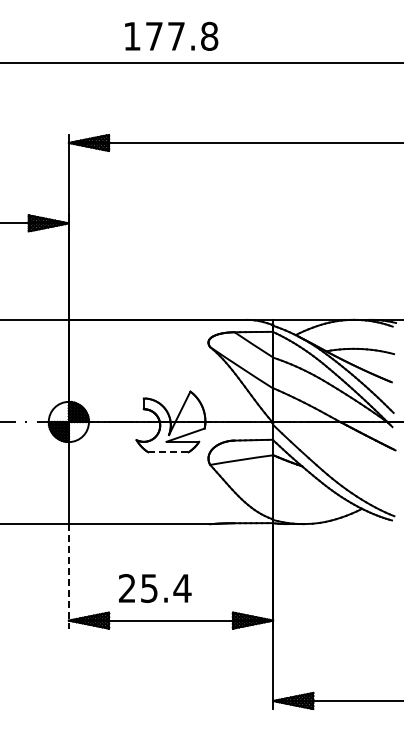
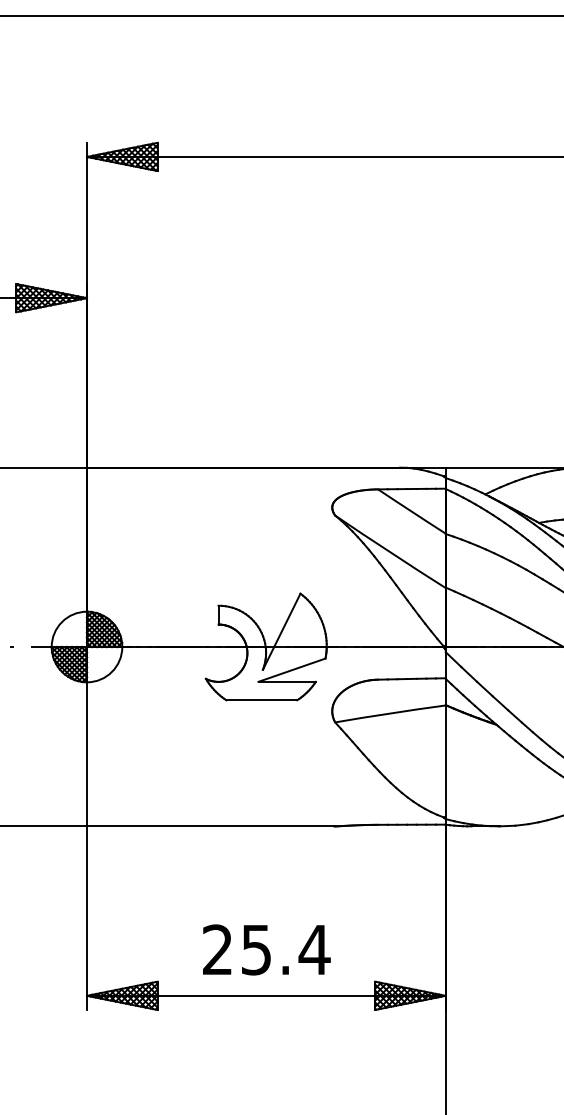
line: (168, 452) -> (261, 700), dashed -> solid
line: (68, 576) -> (86, 918), dashed -> solid
text: (155, 588) -> (267, 949), moved

